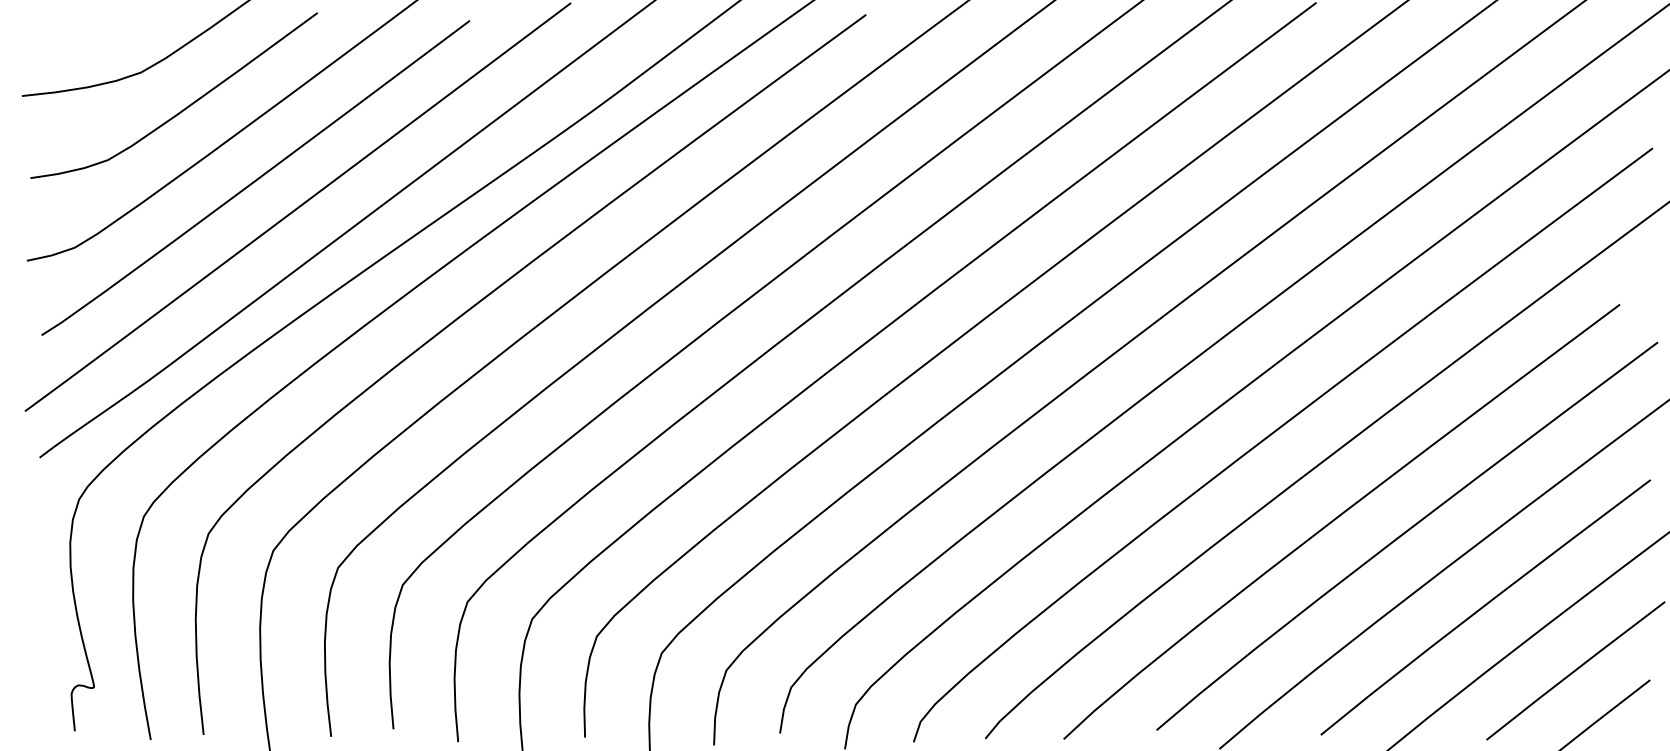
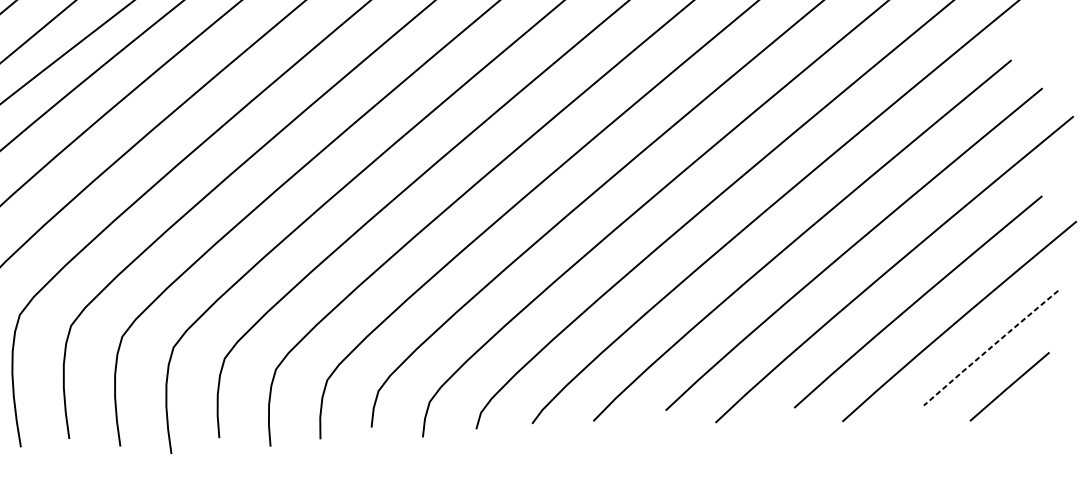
line: (1574, 670) -> (989, 347), solid -> dashed

